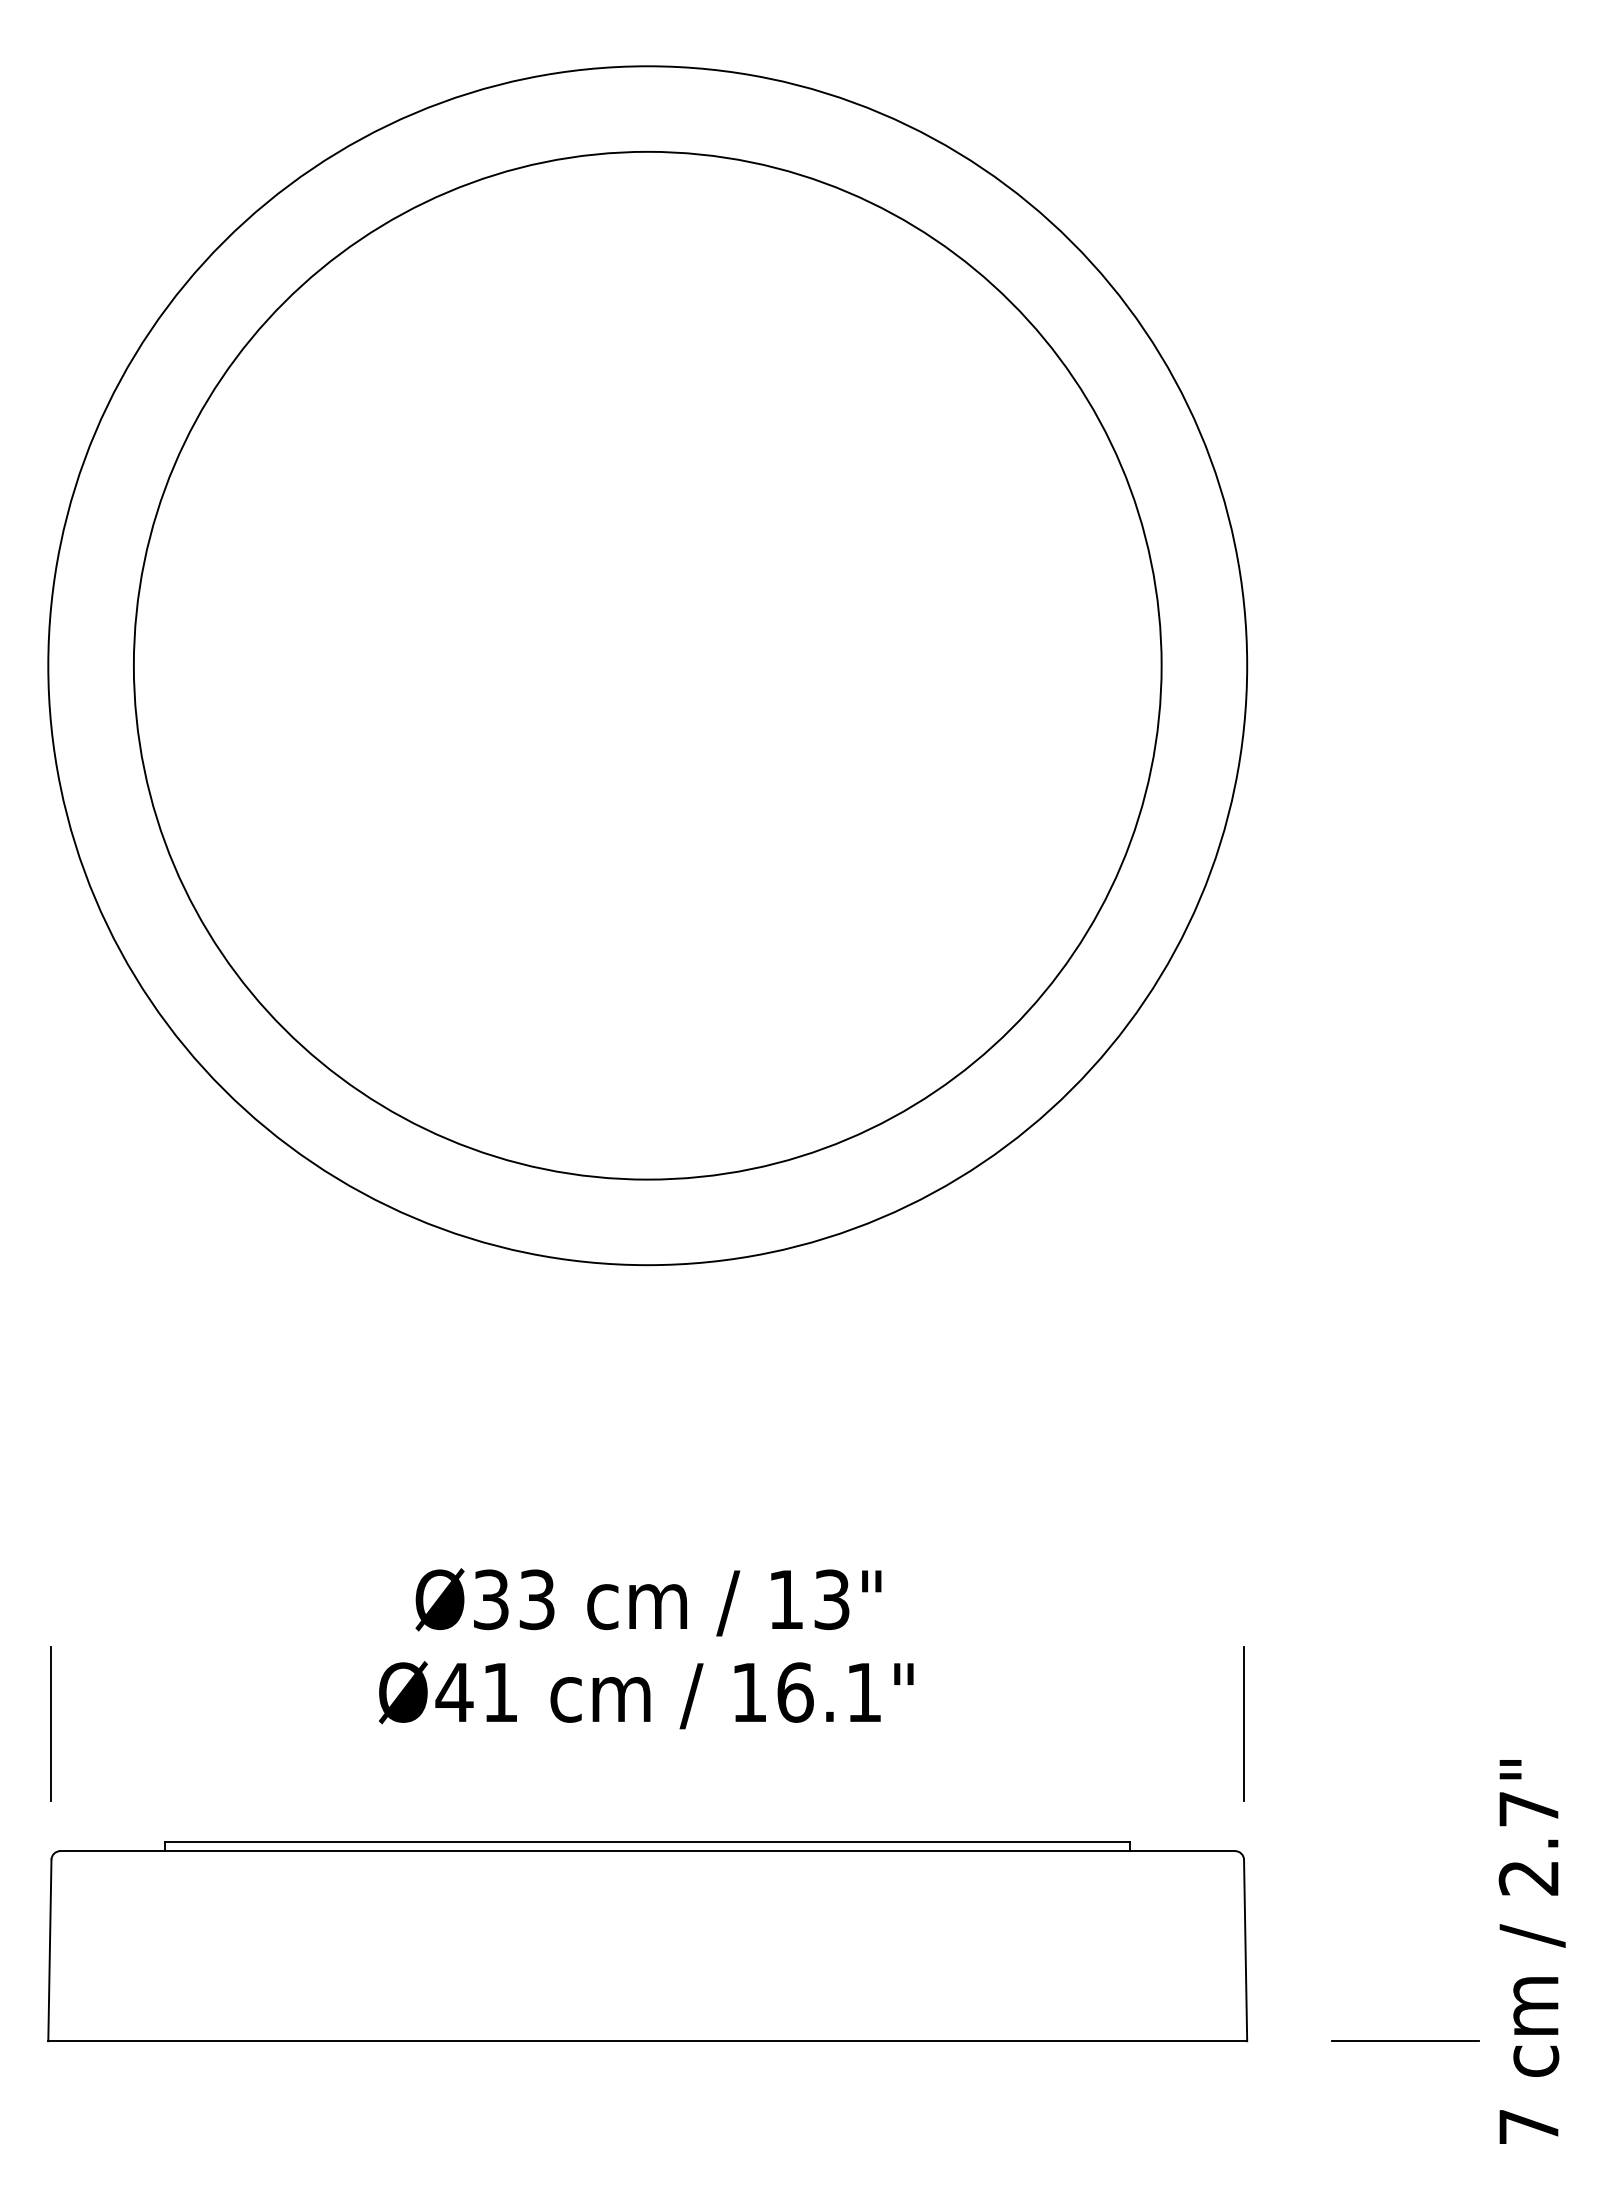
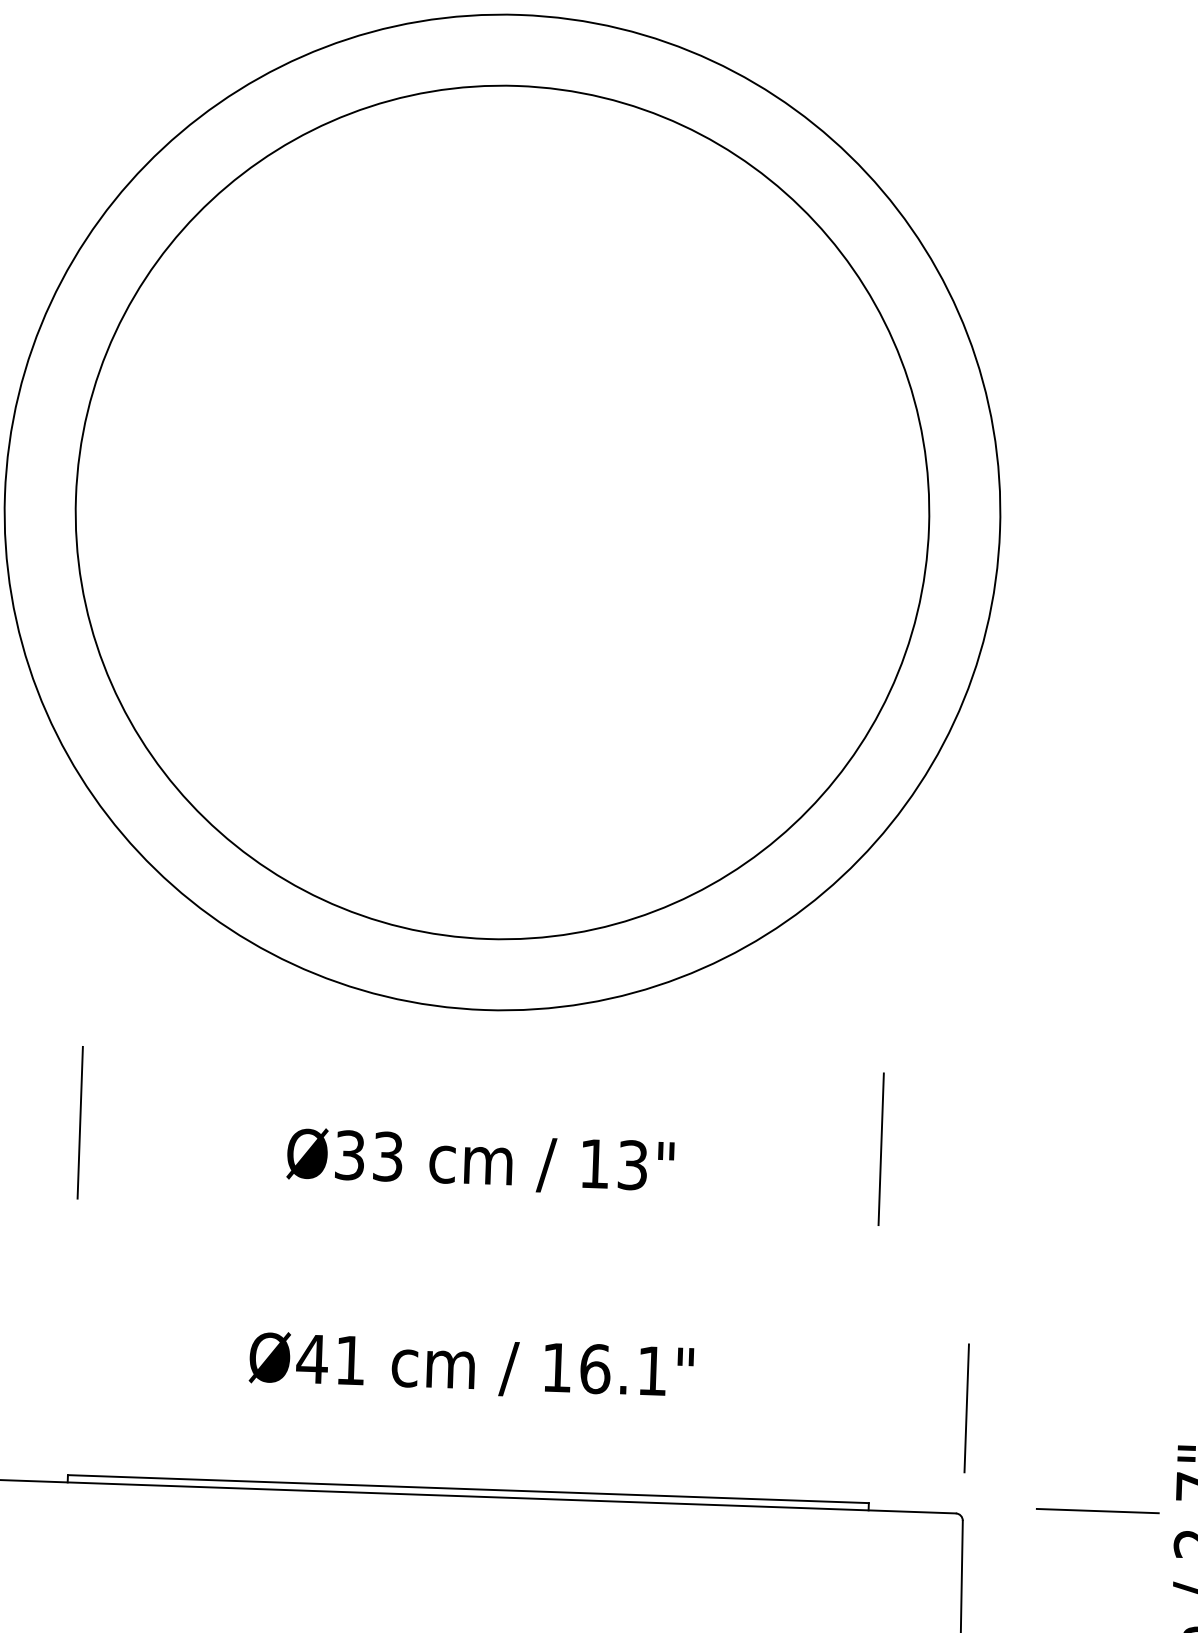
line: (1130, 1415) -> (881, 1148), added
line: (165, 1417) -> (80, 1122), added
text: (648, 1602) -> (480, 1162), moved
line: (1405, 1842) -> (1097, 1511), added

